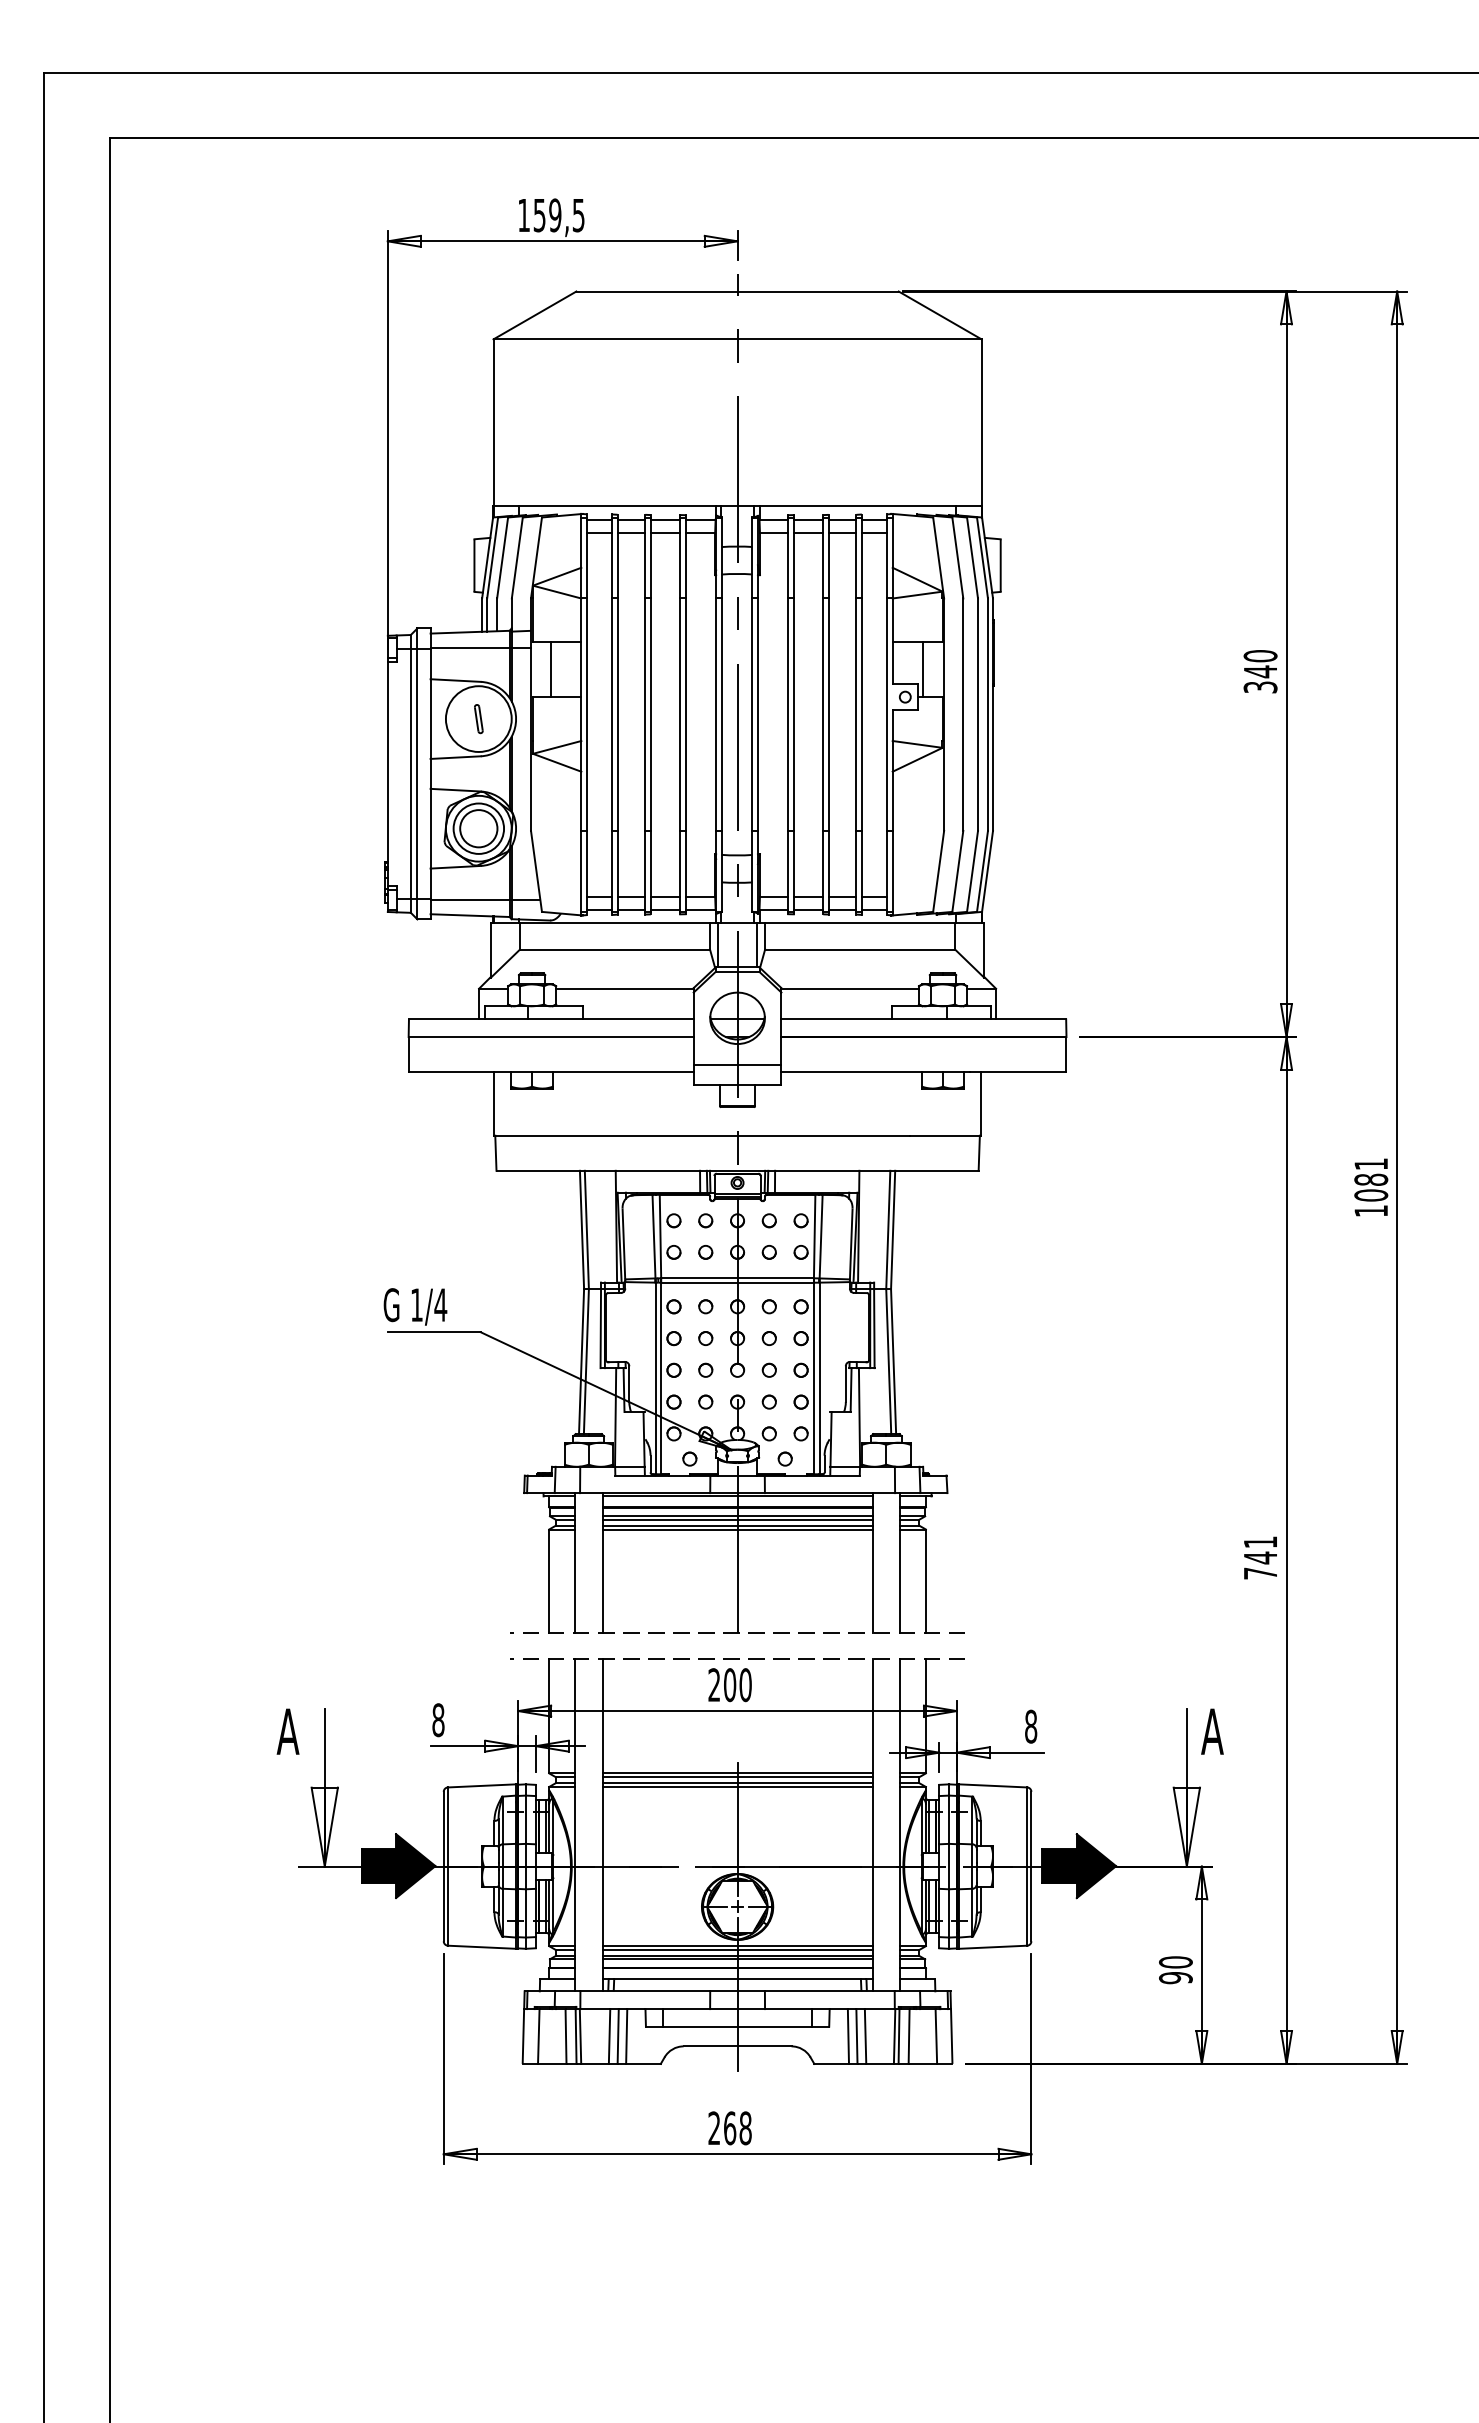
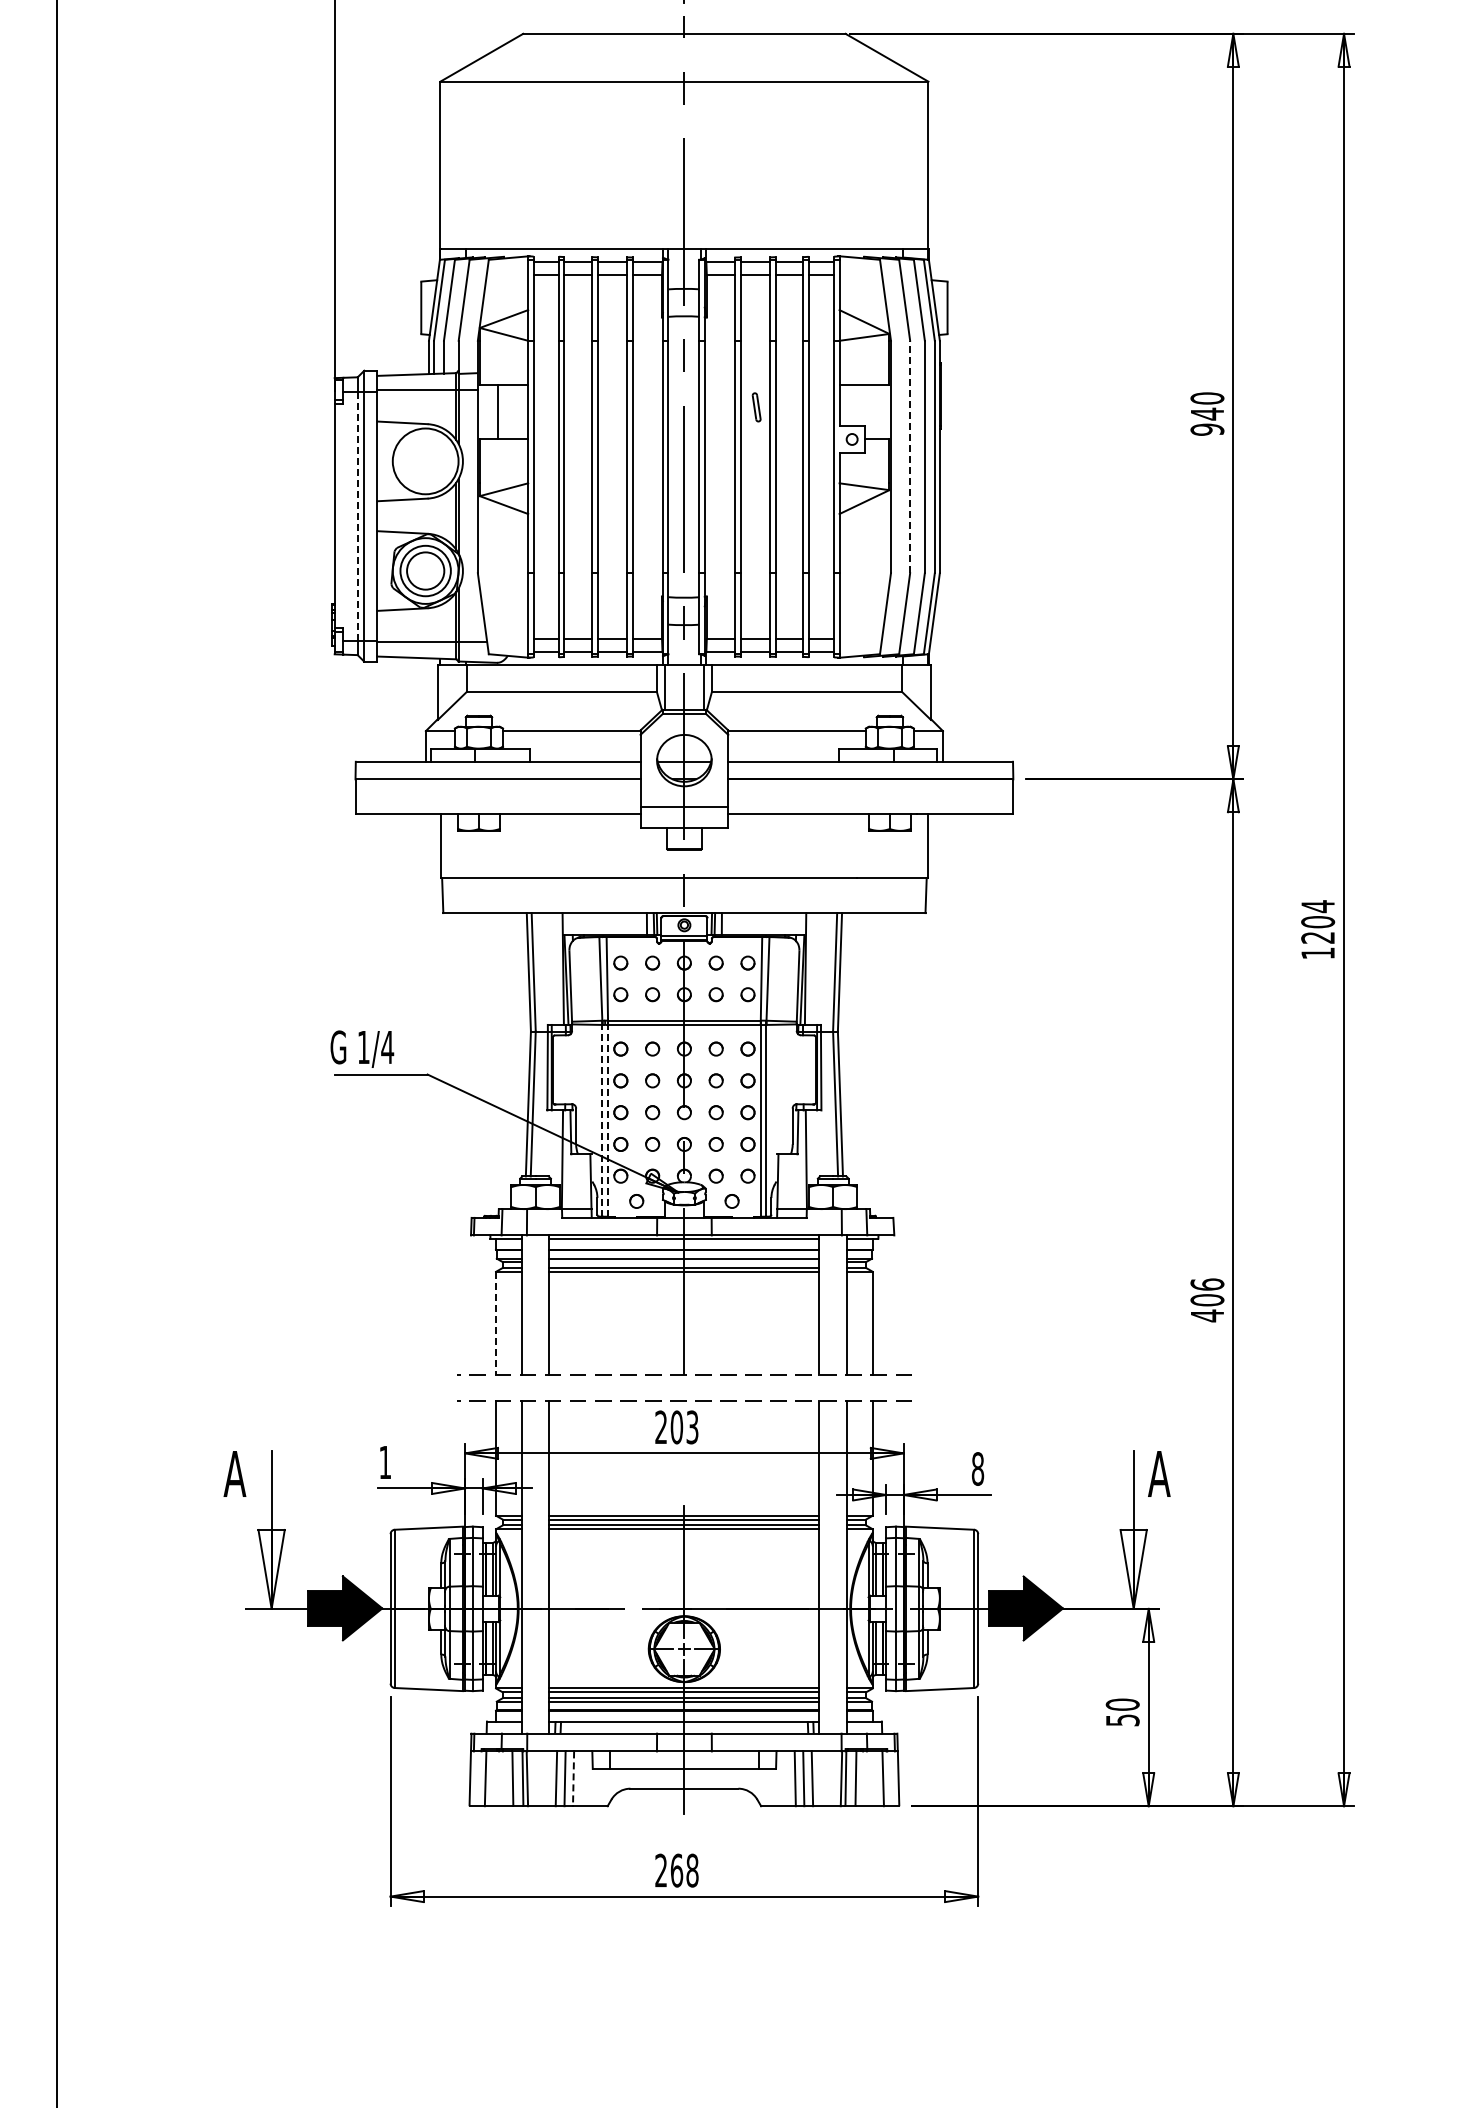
line: (923, 669) -> (870, 411), removed
text: (1260, 687) -> (1207, 429), 340 -> 940
line: (963, 714) -> (910, 456), solid -> dashed
part: (478, 719) -> (756, 407), moved
line: (410, 773) -> (357, 515), solid -> dashed
text: (1371, 1179) -> (1318, 921), 1081 -> 1204
line: (655, 1378) -> (602, 1120), solid -> dashed
line: (661, 1378) -> (608, 1120), solid -> dashed
line: (737, 1519) -> (684, 1261), removed
text: (1260, 1558) -> (1207, 1300), 741 -> 406
line: (549, 1581) -> (496, 1323), solid -> dashed
text: (745, 1685) -> (692, 1427), 200 -> 203
text: (438, 1720) -> (385, 1462), 8 -> 1
text: (1175, 1978) -> (1122, 1720), 90 -> 50
line: (626, 2037) -> (573, 1779), solid -> dashed

